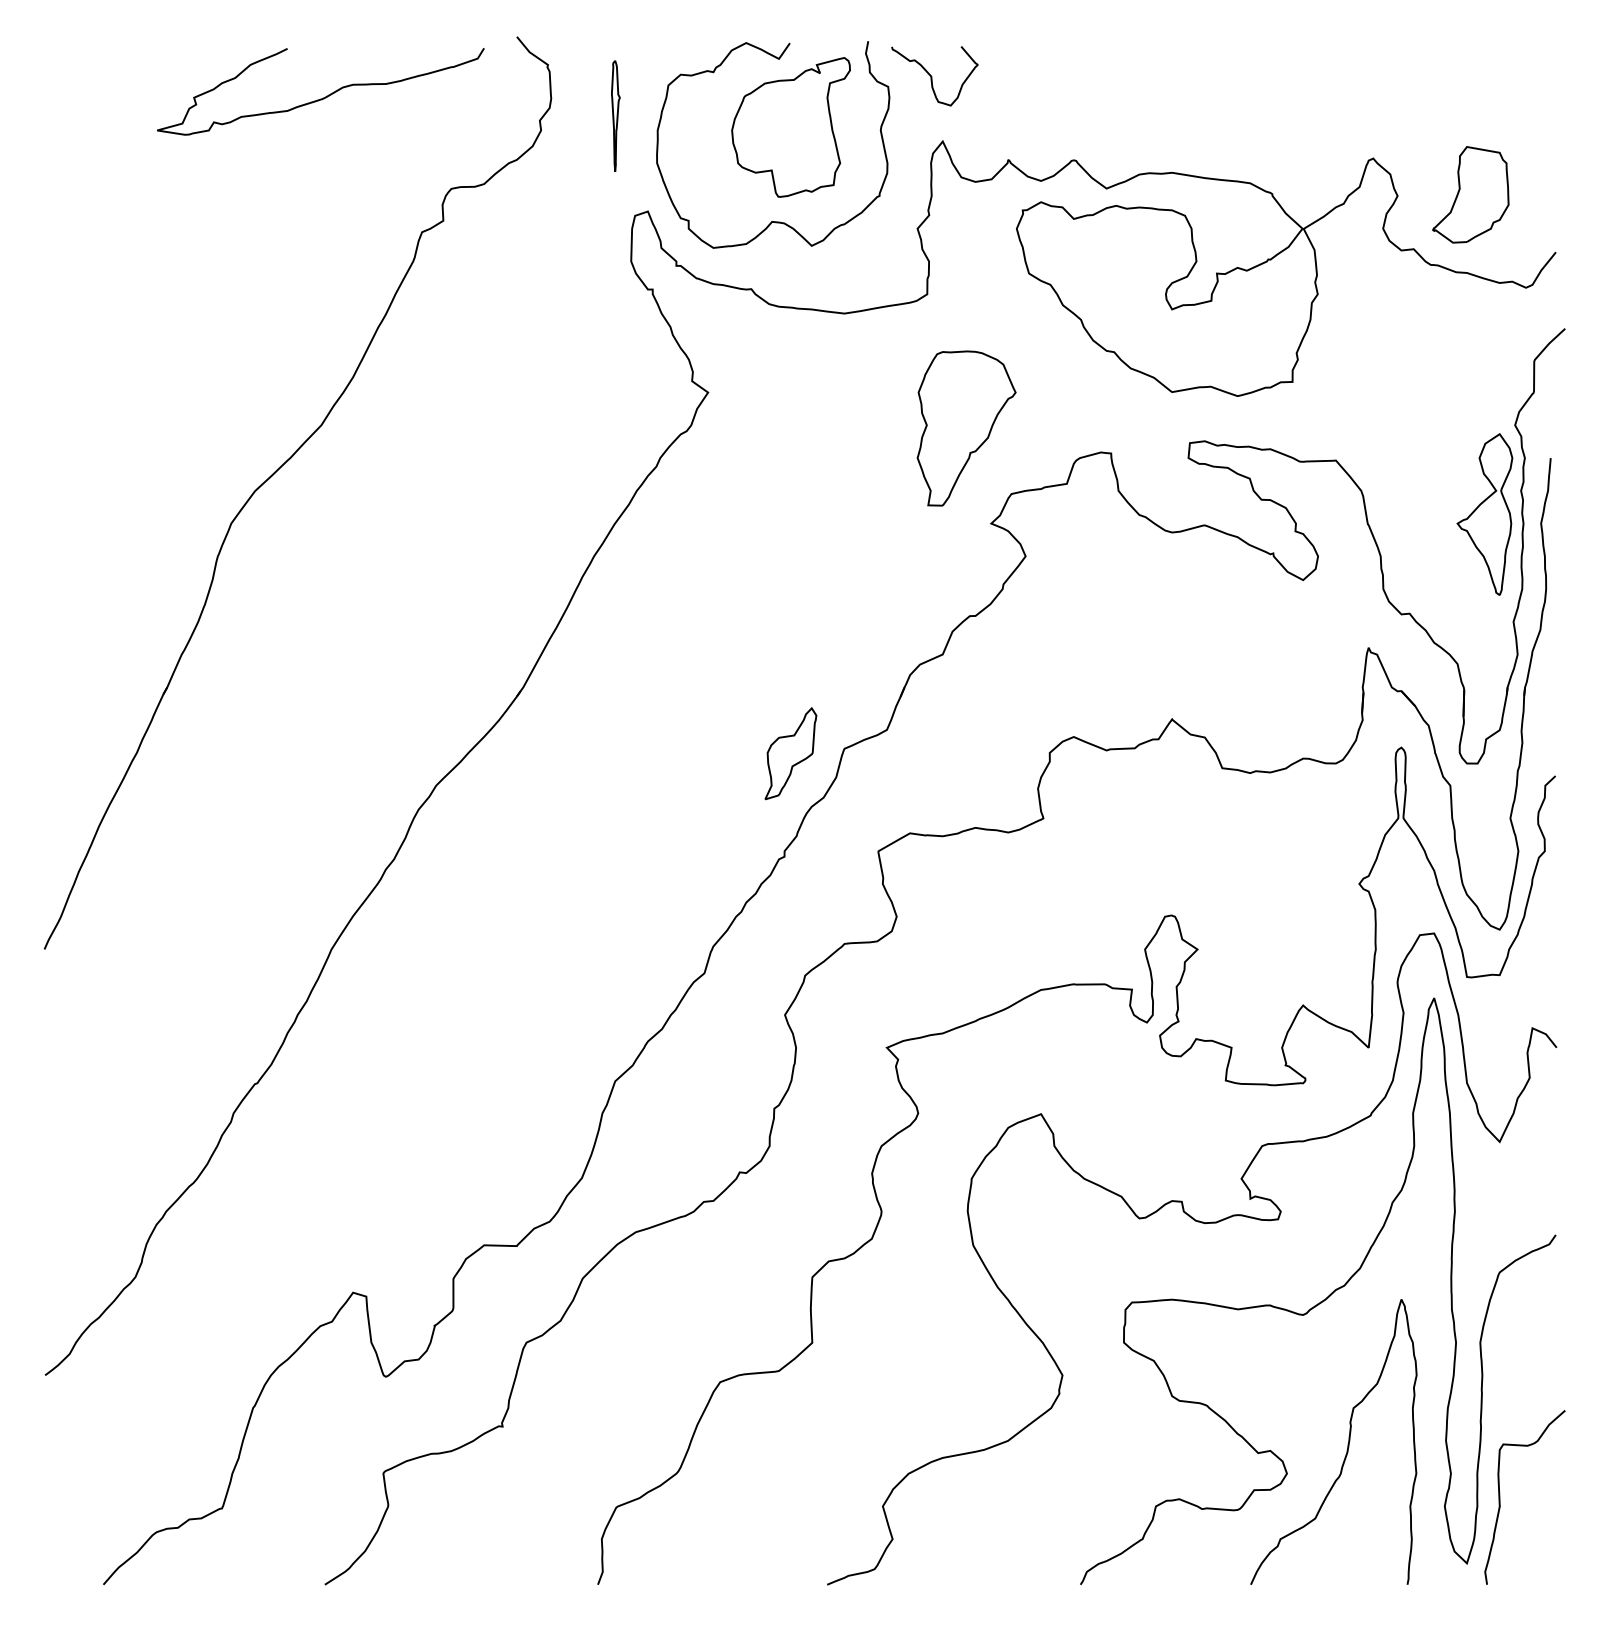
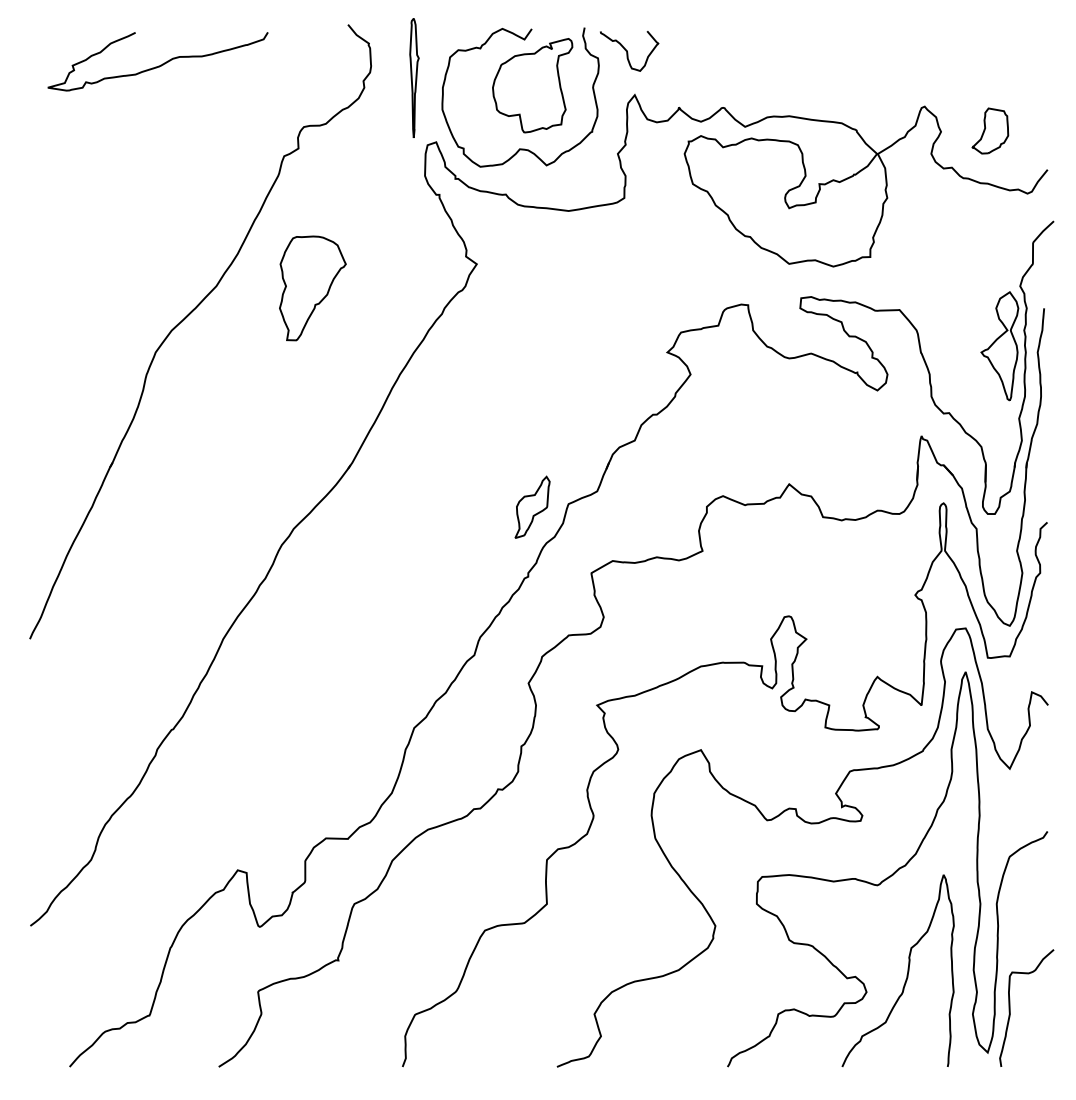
curve: (321, 97) -> (158, 65), moved
part: (615, 115) -> (414, 77), size x1.6
part: (1471, 194) -> (990, 130), size x0.7
part: (966, 428) -> (312, 288), moved

